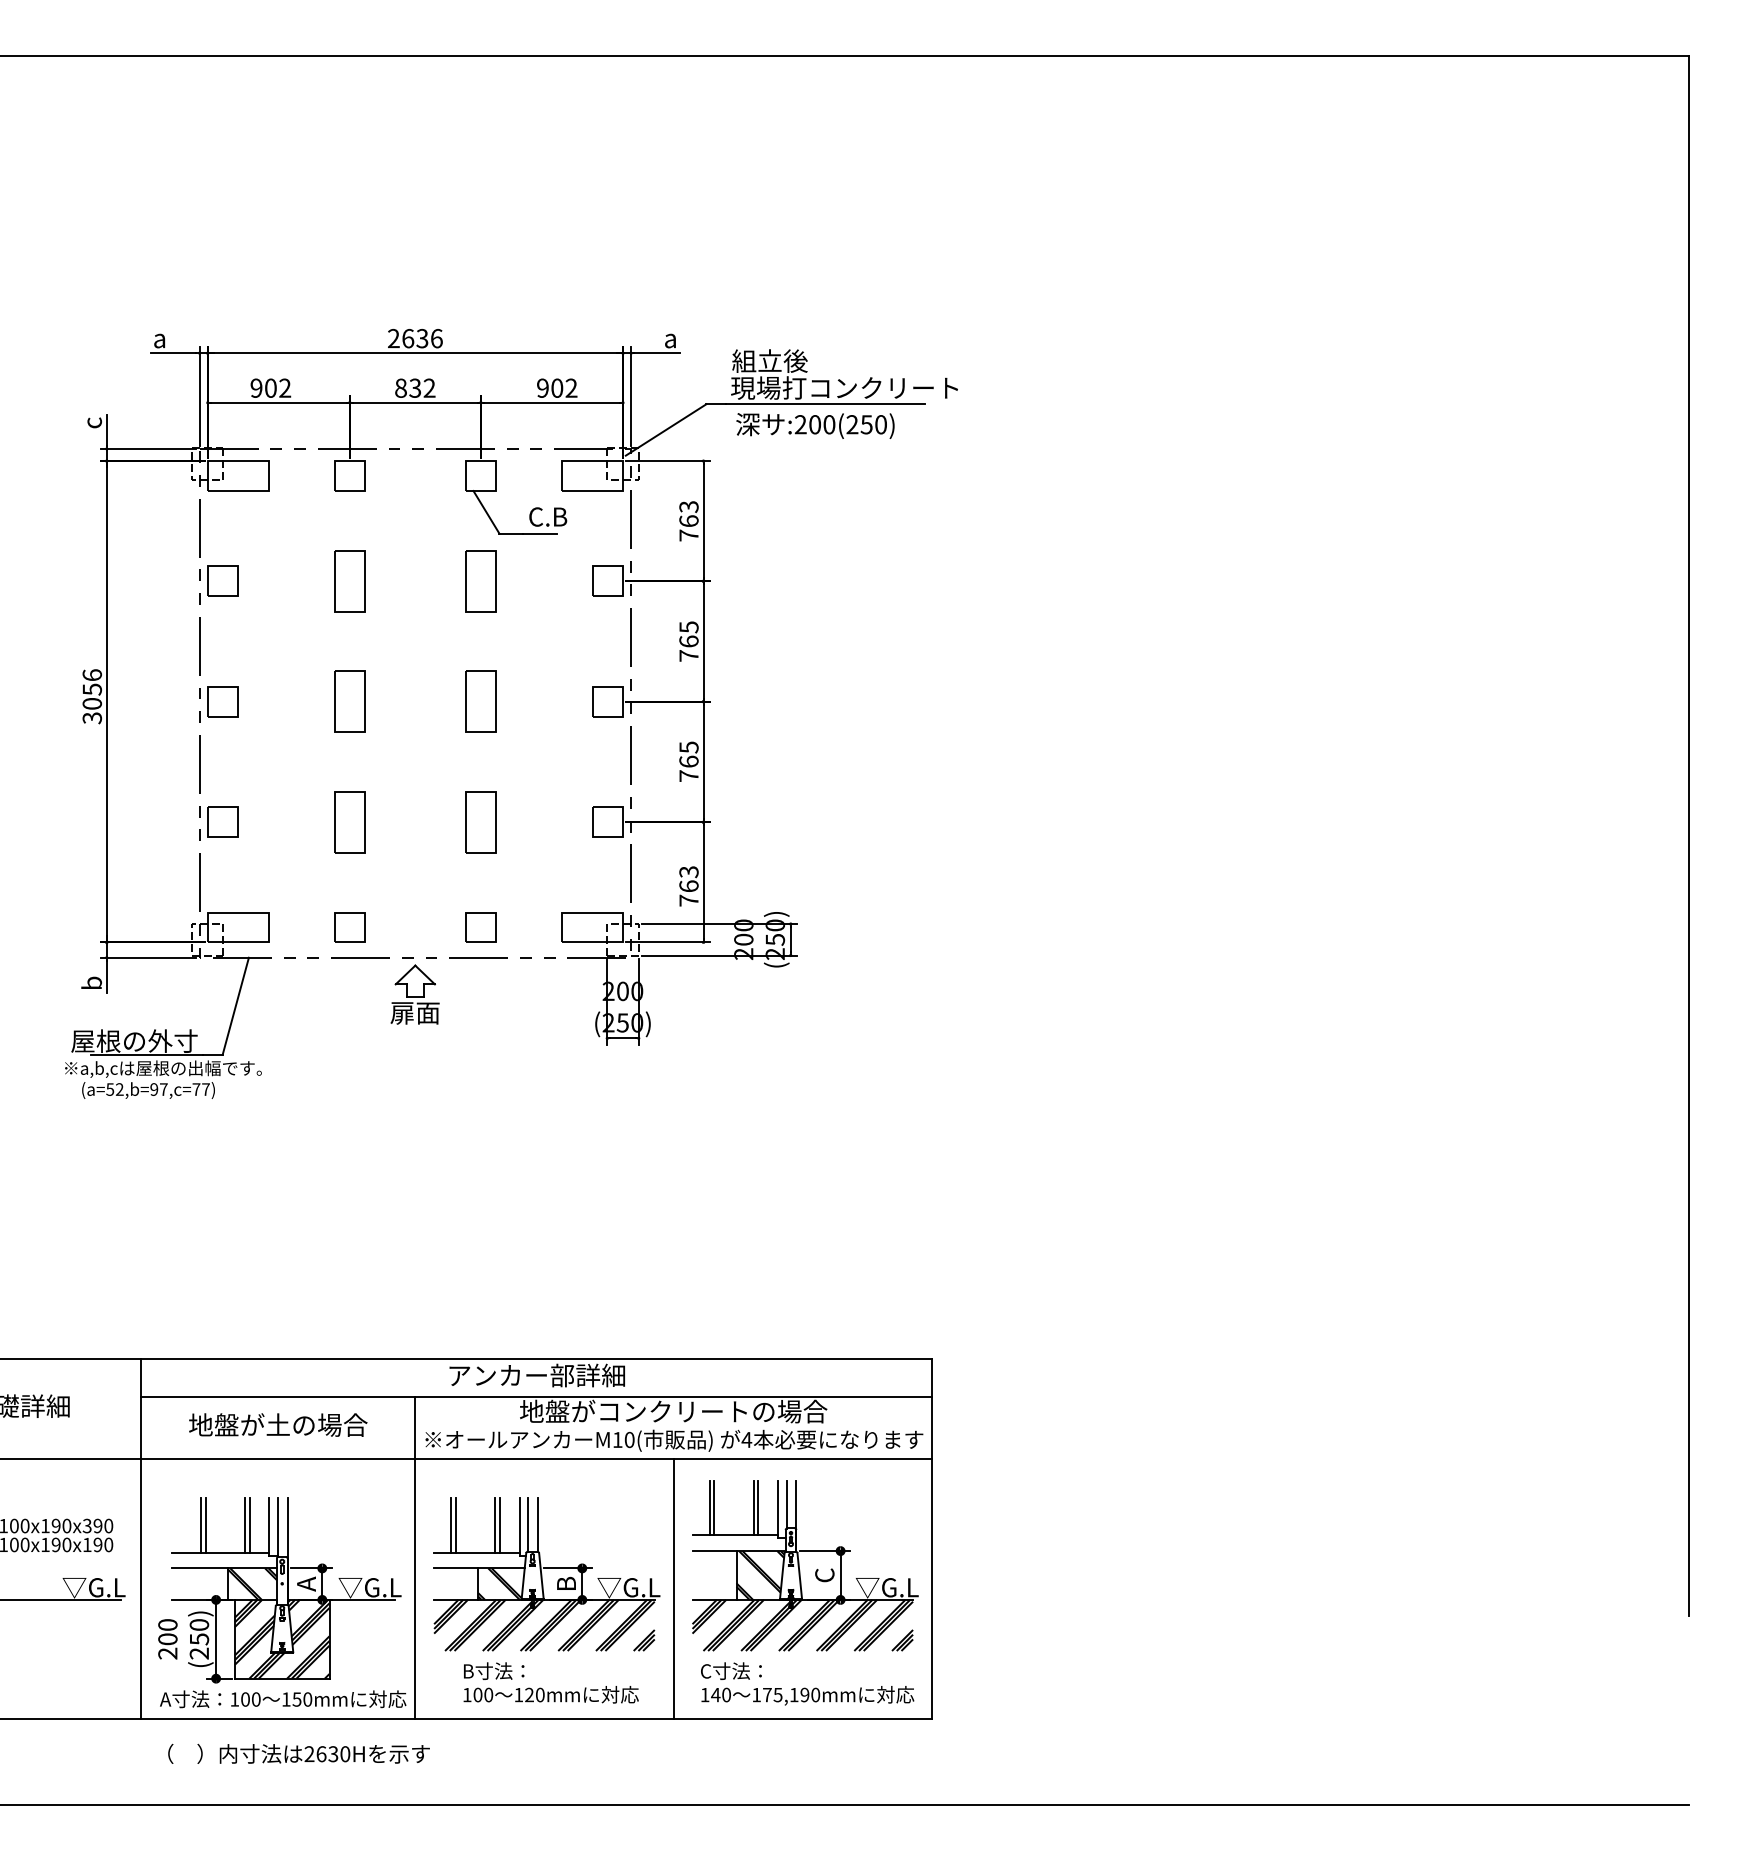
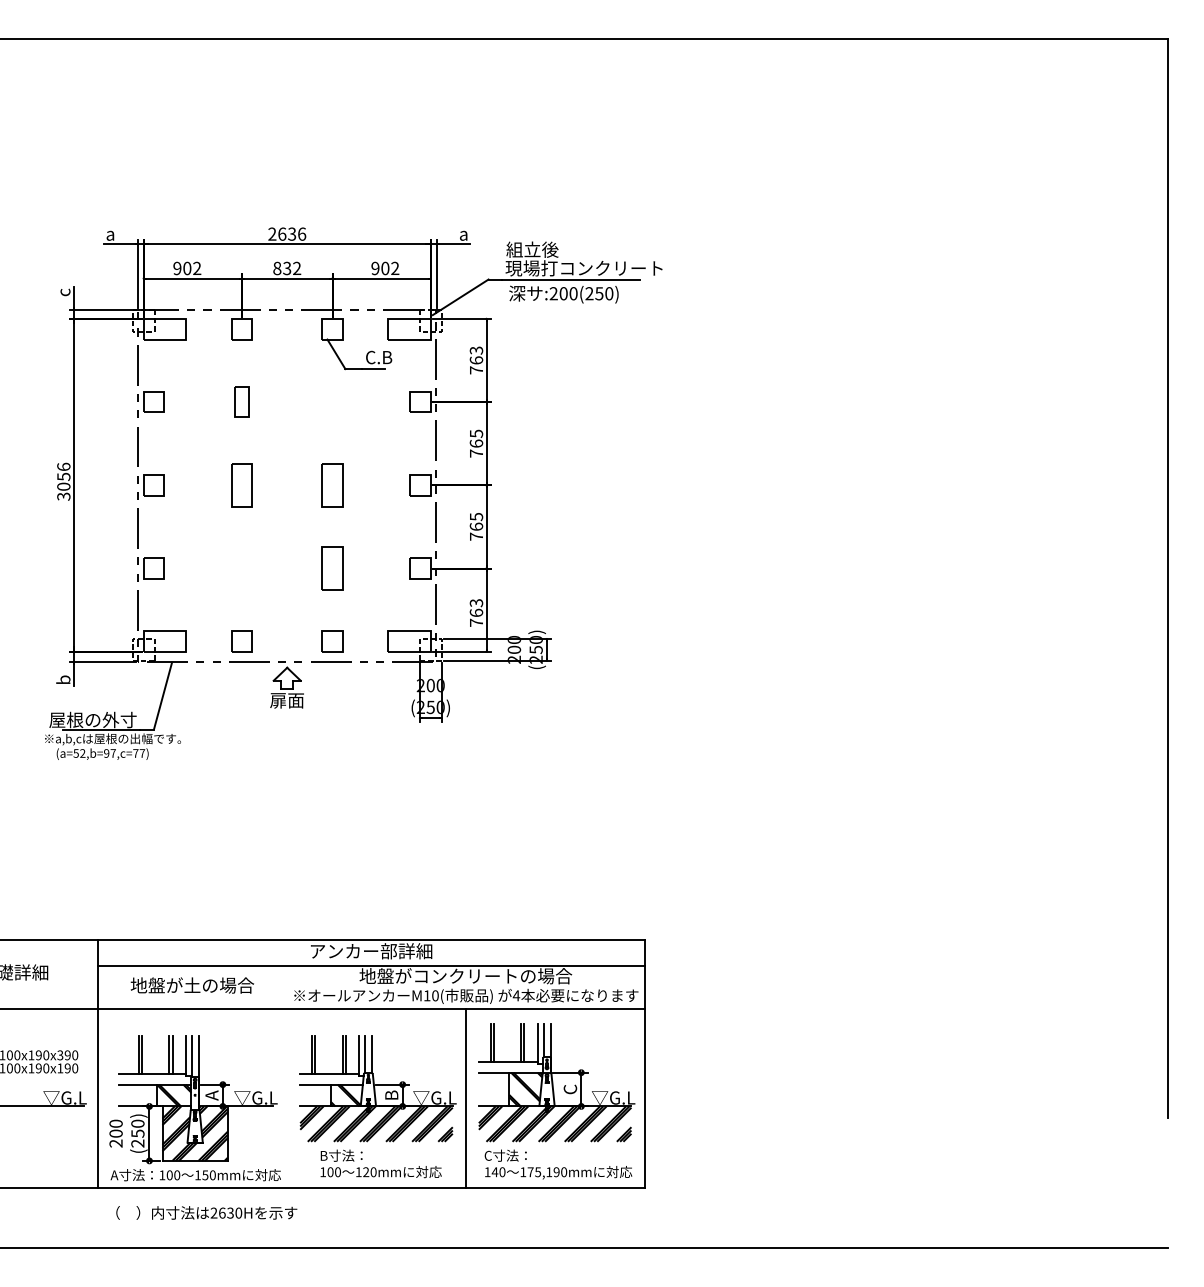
part: (349, 580) -> (241, 401), size x0.7
part: (480, 580) -> (332, 401), removed
part: (349, 822) -> (241, 568), removed
line: (415, 1558) -> (287, 1077), removed

